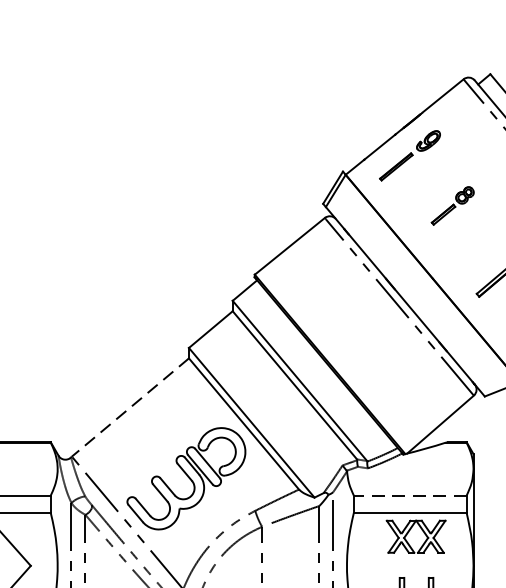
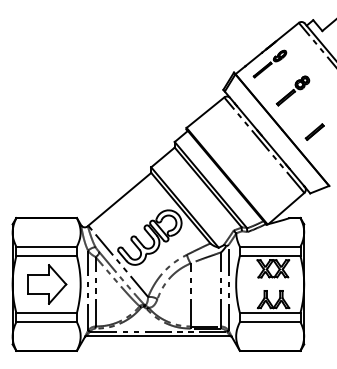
part: (451, 205) -> (292, 90), size x1.43
line: (129, 407) -> (119, 199), dashed -> solid
line: (408, 495) -> (269, 246), dashed -> solid

